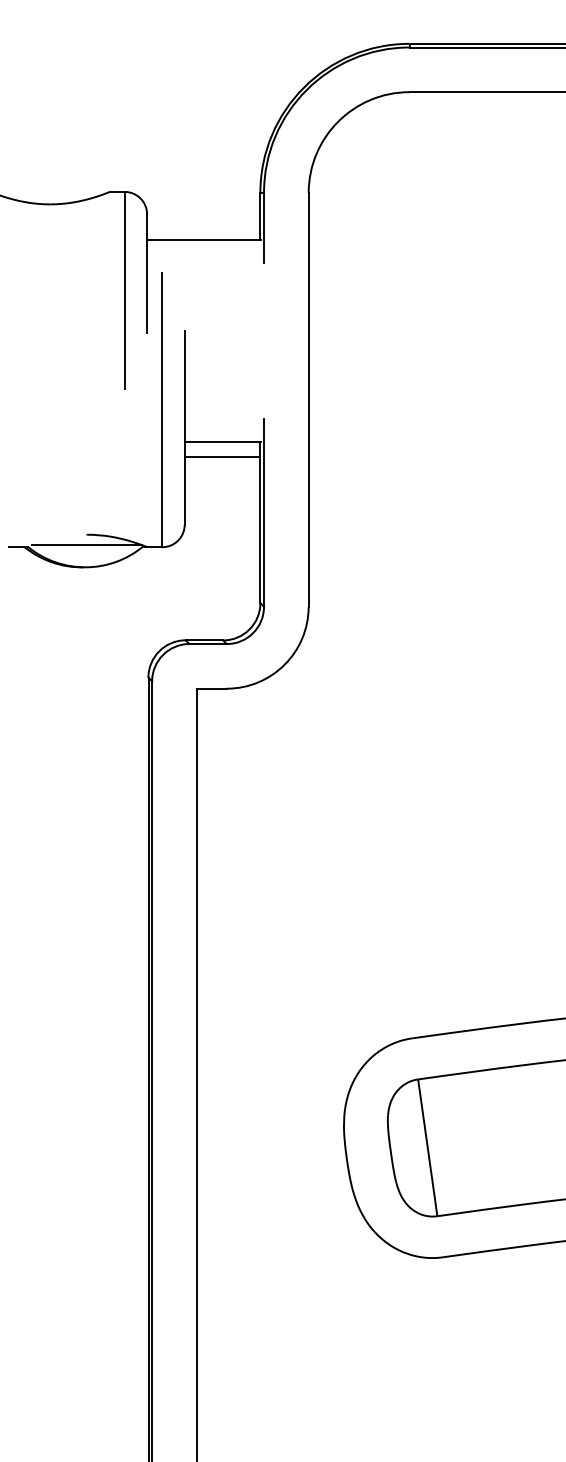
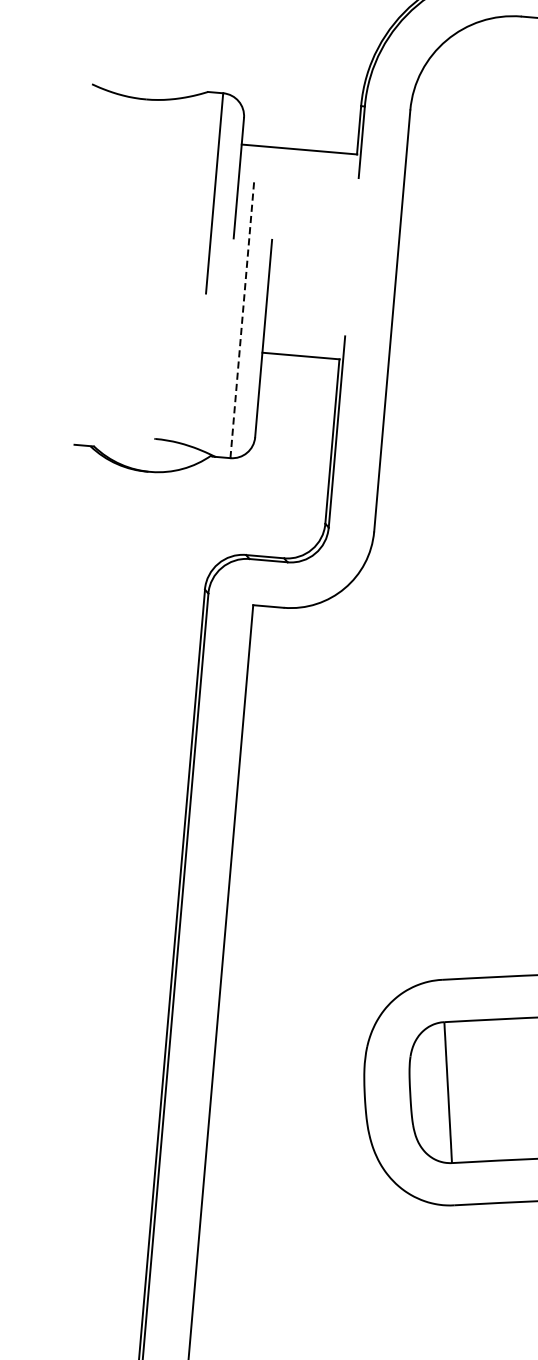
line: (162, 410) -> (242, 319), solid -> dashed
line: (222, 456) -> (299, 371), removed
line: (86, 544) -> (153, 448), removed

